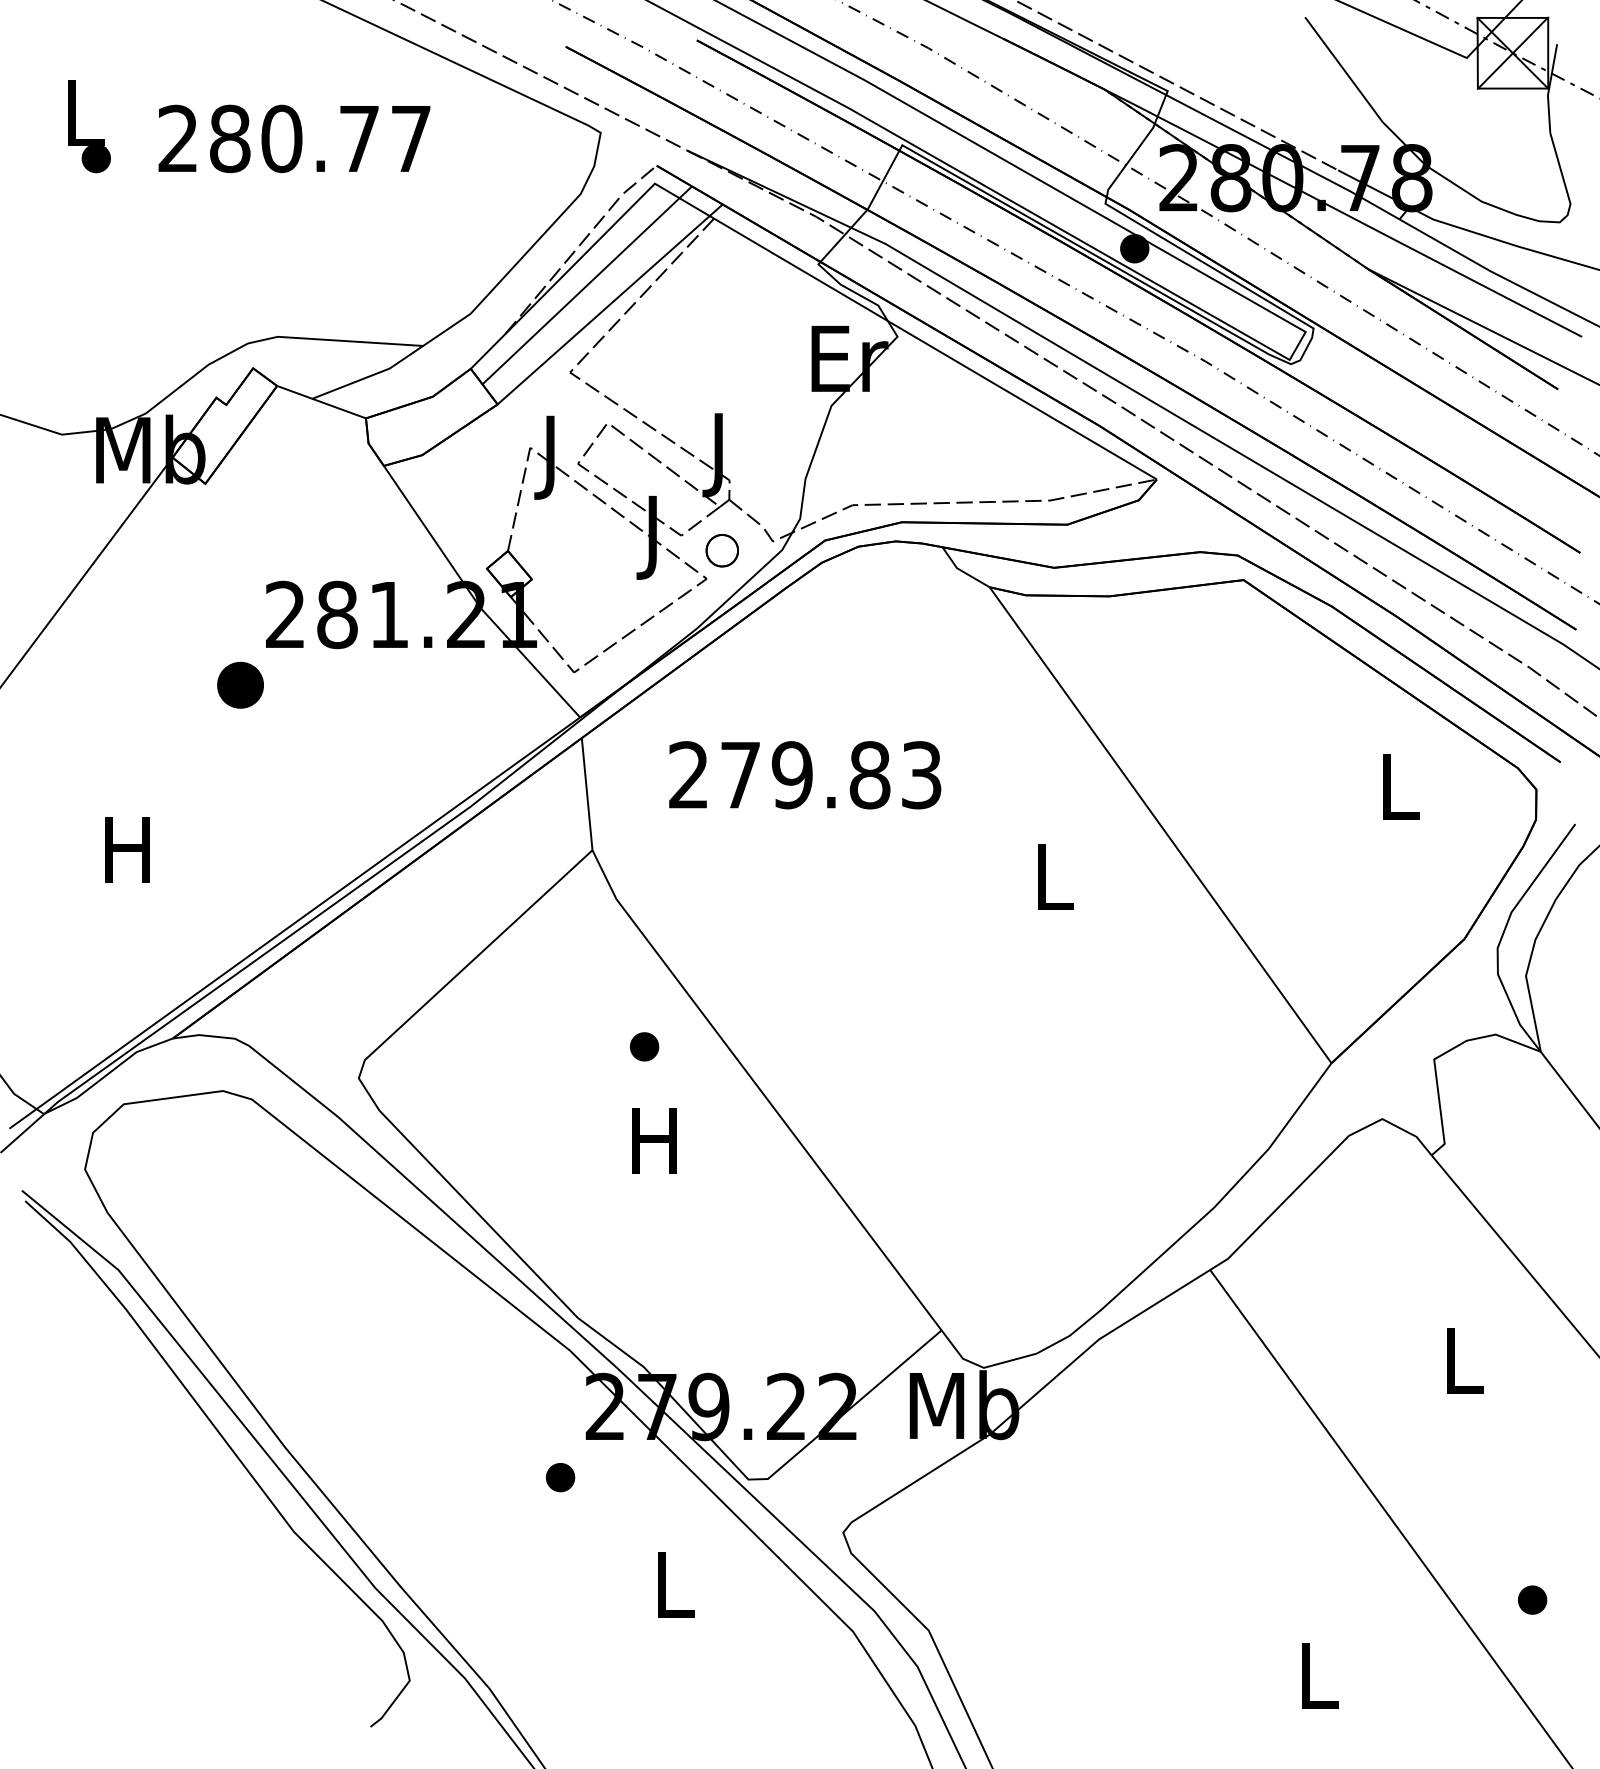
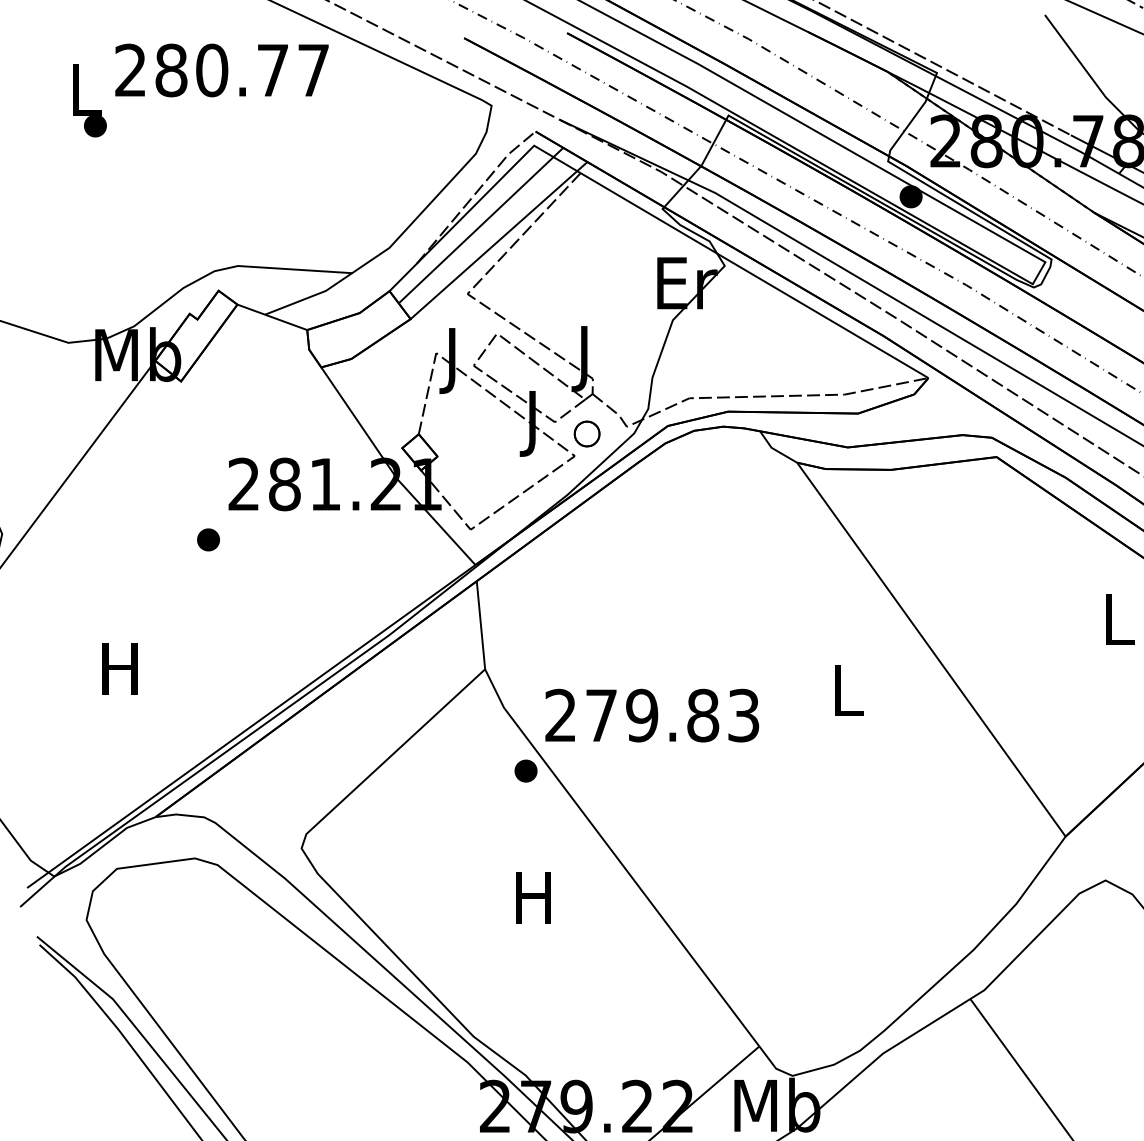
text: (294, 138) -> (222, 70), moved
part: (239, 685) -> (207, 539), size x0.62
text: (805, 775) -> (652, 715), moved
part: (644, 1046) -> (526, 770), moved

